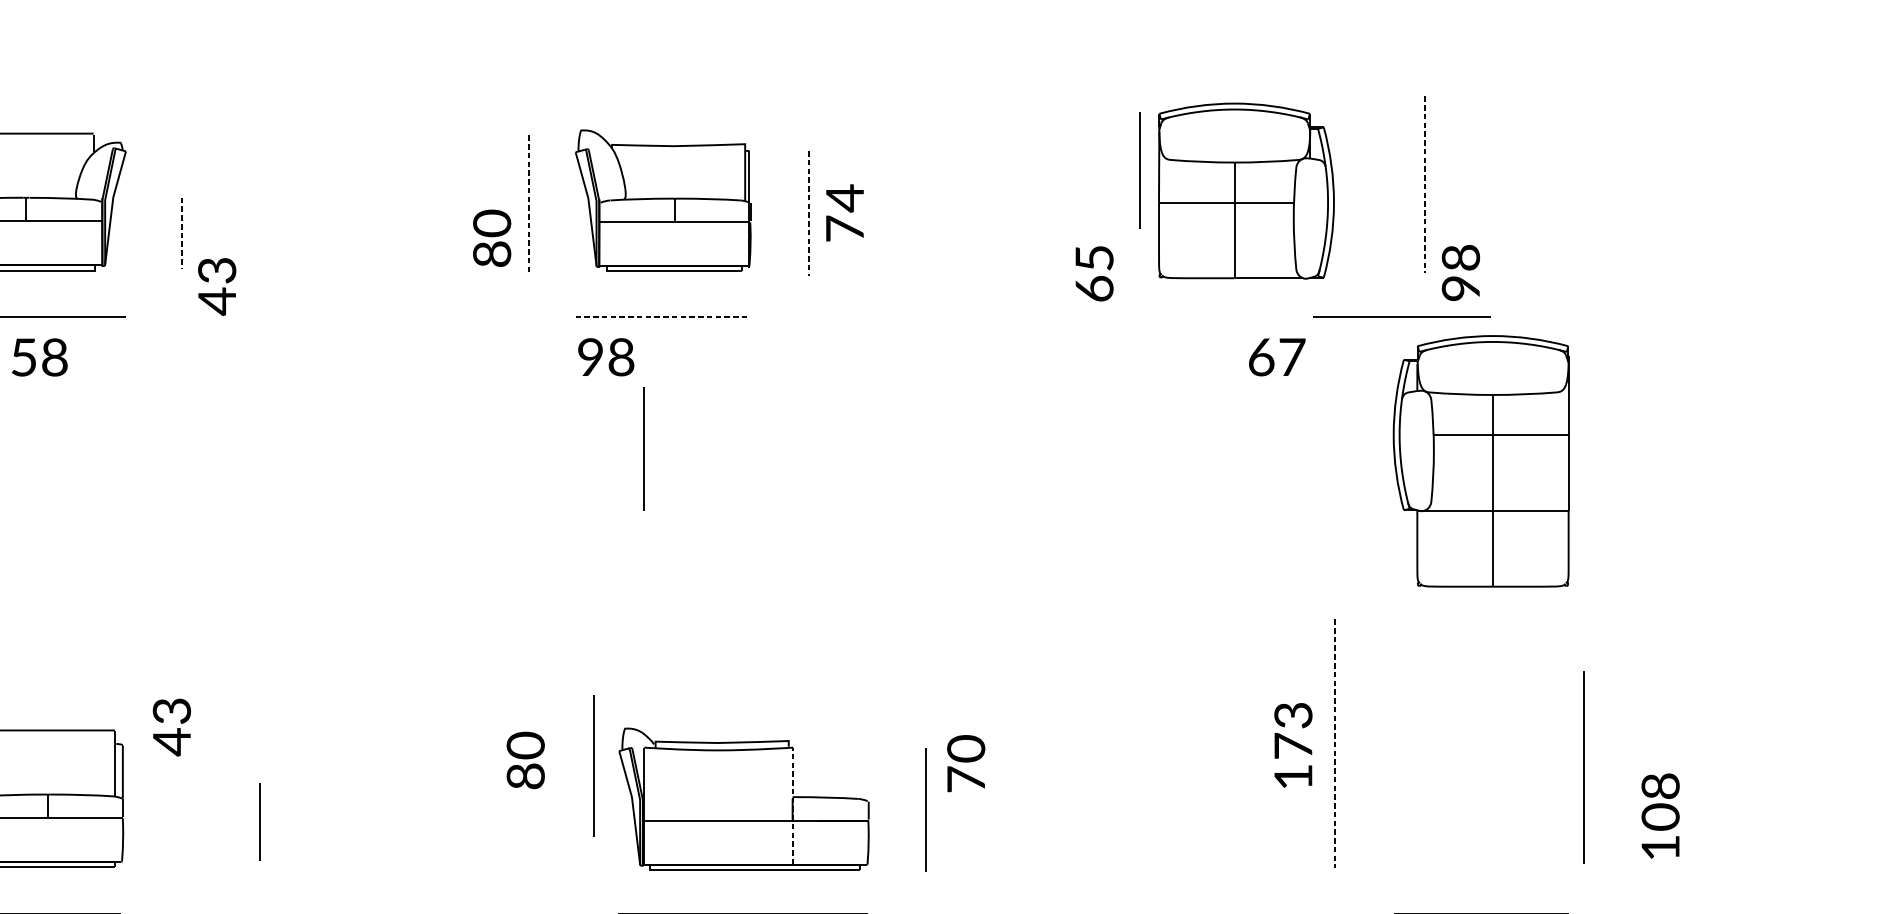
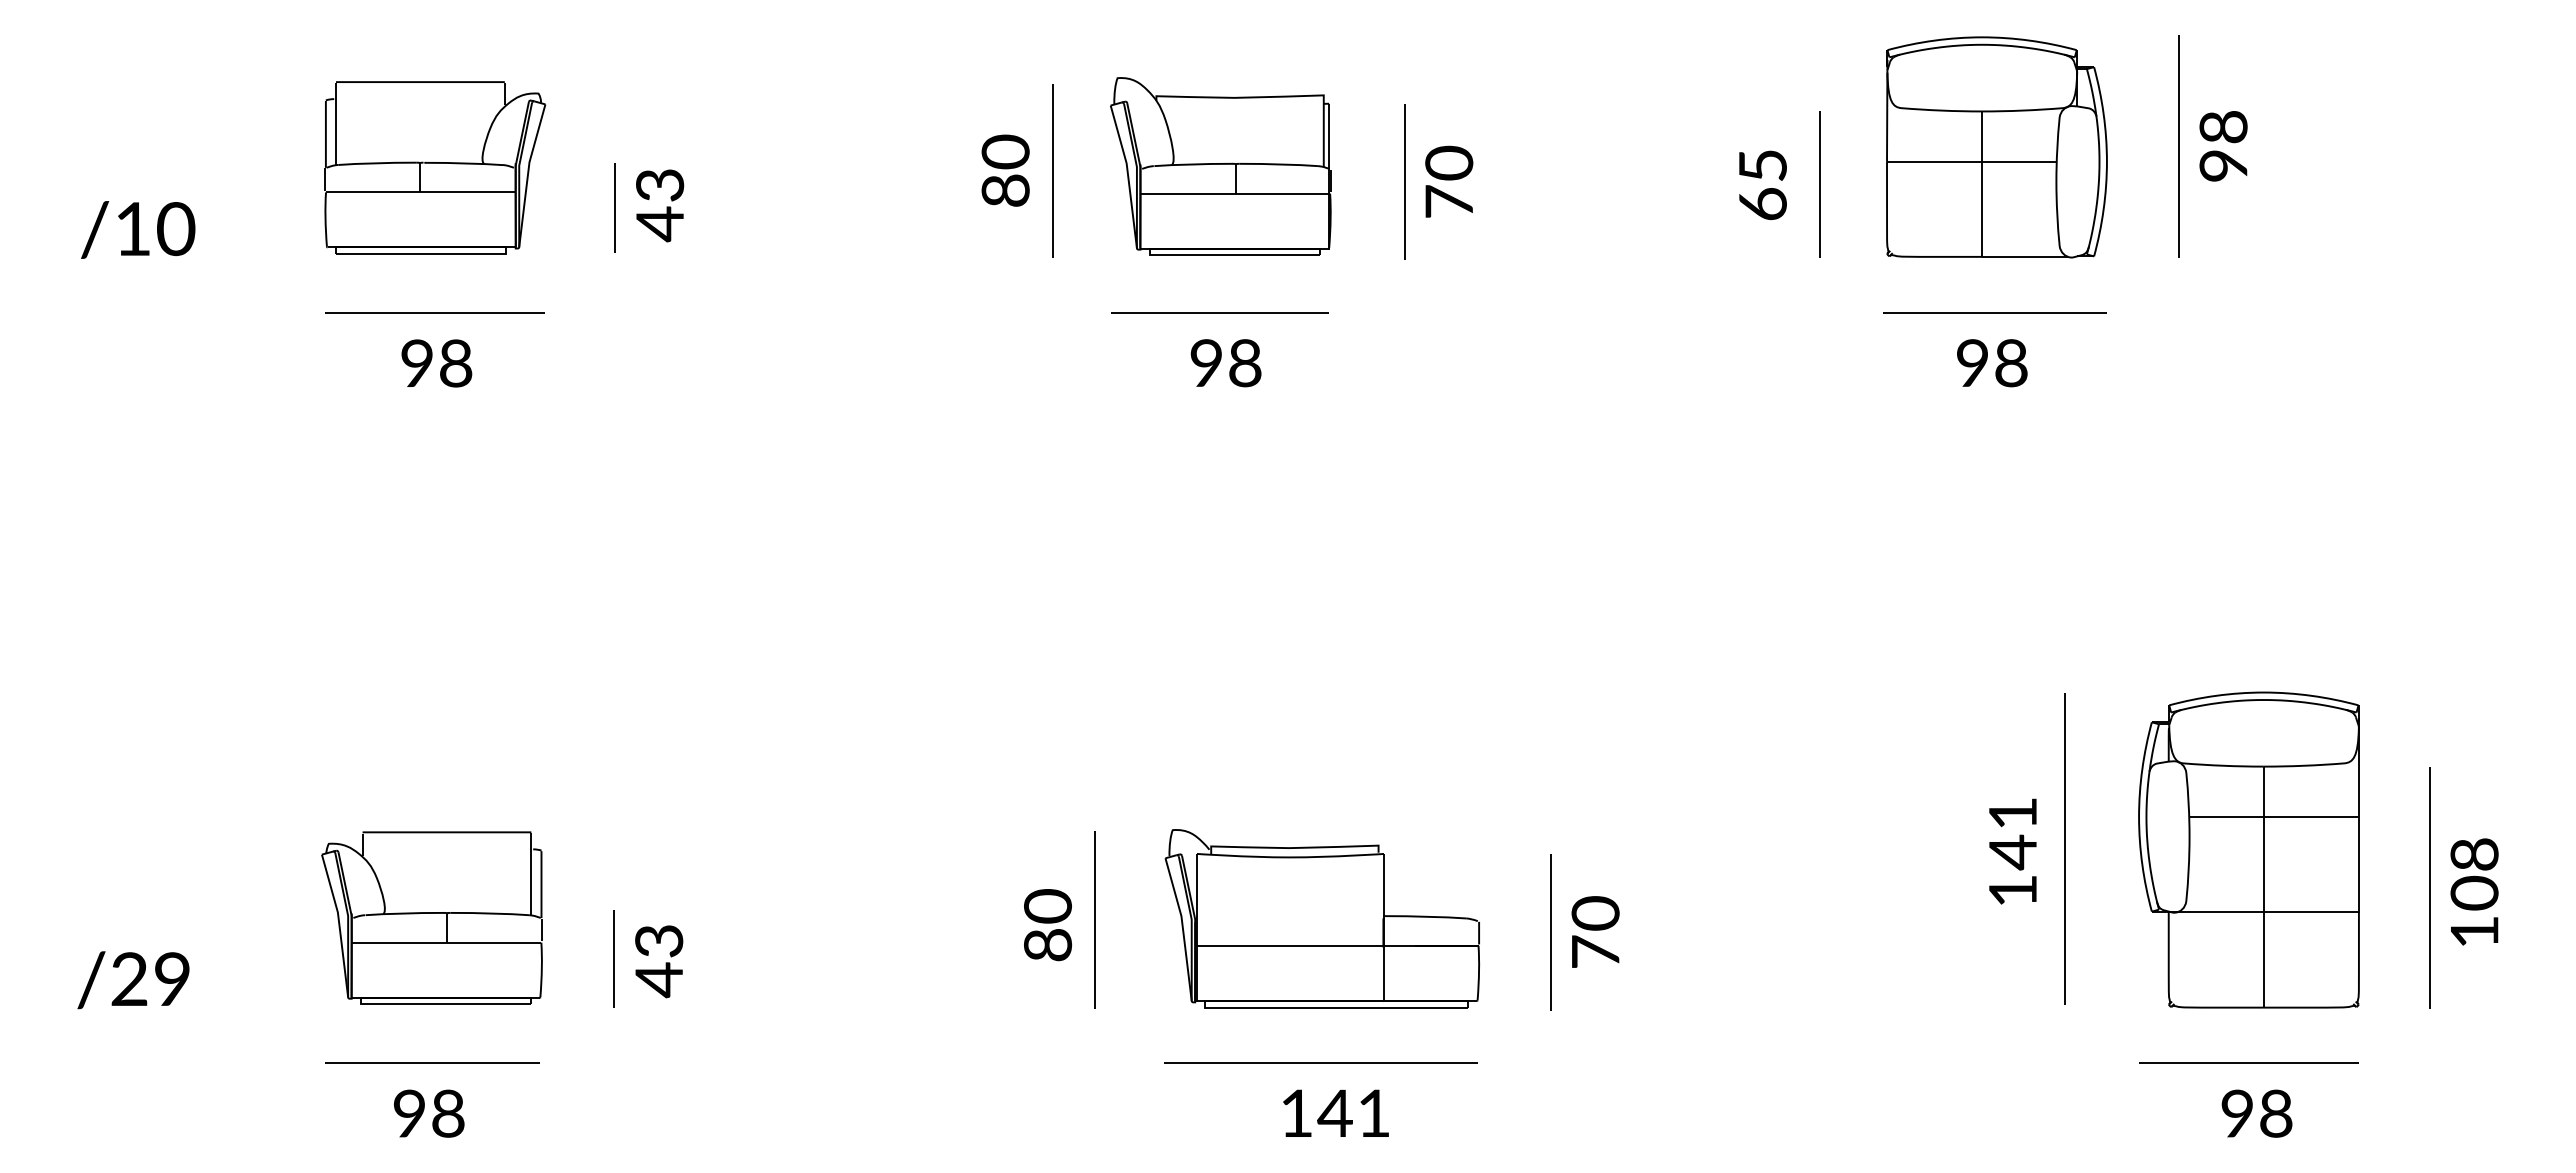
line: (1139, 170) -> (1819, 184), moved
line: (1425, 184) -> (2178, 146), dashed -> solid
part: (1246, 191) -> (1996, 147), moved
text: (845, 198) -> (1449, 163), 74 -> 70
line: (529, 204) -> (1052, 171), dashed -> solid
line: (809, 213) -> (1404, 182), dashed -> solid
line: (181, 234) -> (615, 208), dashed -> solid
text: (491, 238) -> (1005, 170), moved
text: (1094, 273) -> (1762, 184), moved
text: (1460, 273) -> (2223, 146), moved
text: (217, 286) -> (660, 205), moved
line: (663, 316) -> (1220, 312), dashed -> solid
line: (1401, 316) -> (1994, 312), moved
text: (23, 357) -> (416, 363), 58 -> 98
text: (605, 357) -> (1225, 363), moved
text: (1277, 357) -> (1992, 363), 67 -> 98
line: (643, 448) -> (1196, 478), removed
part: (1480, 460) -> (2248, 849), moved
text: (172, 727) -> (659, 961), moved
text: (1293, 731) -> (2012, 833), 173 -> 141
line: (1335, 744) -> (2065, 849), dashed -> solid
text: (525, 760) -> (1047, 925), moved
text: (966, 763) -> (1595, 931), moved
line: (593, 765) -> (1094, 919), moved
line: (1584, 767) -> (2429, 887), moved
line: (792, 805) -> (1383, 926), dashed -> solid
text: (1660, 815) -> (2474, 891), moved
line: (259, 822) -> (613, 958), moved

